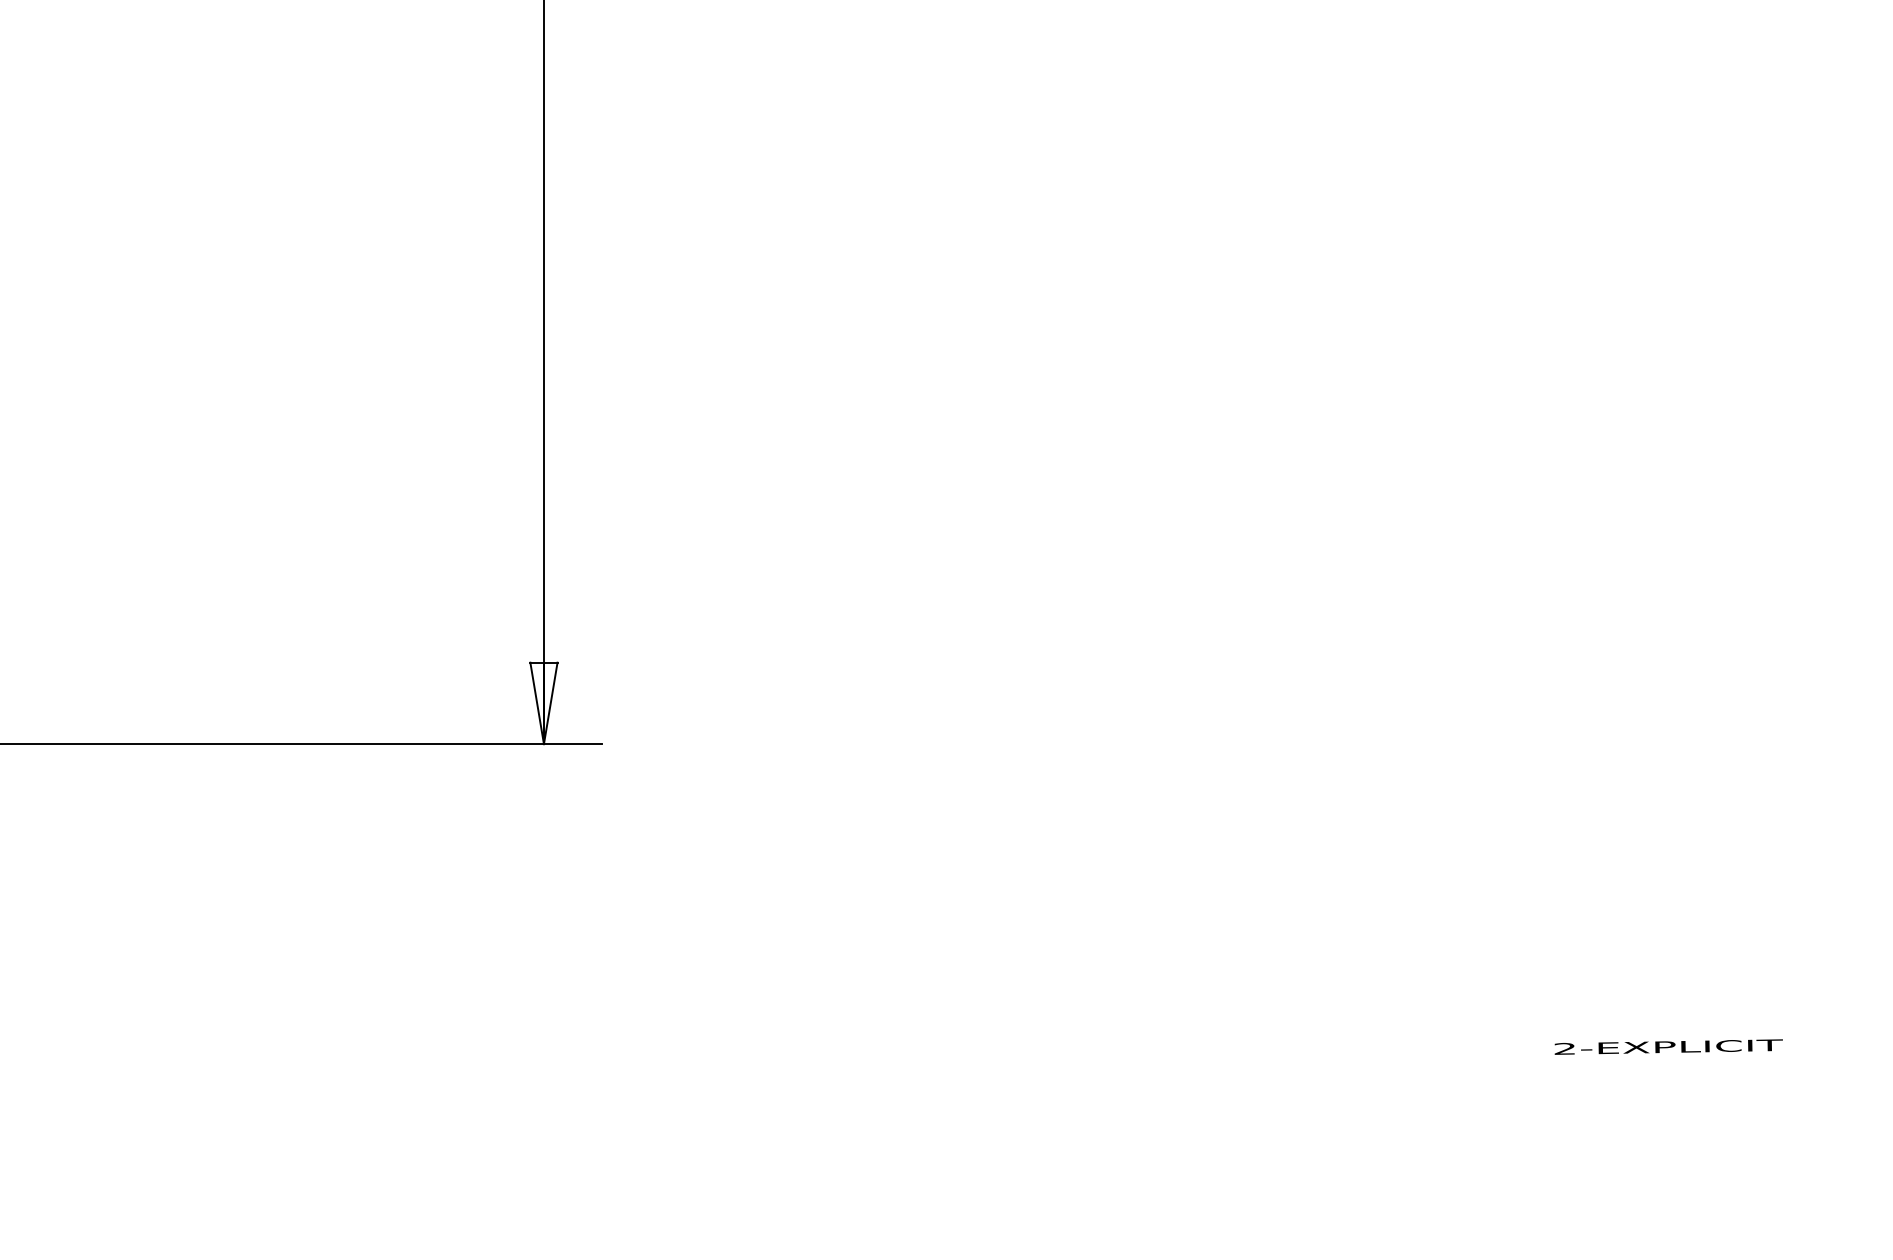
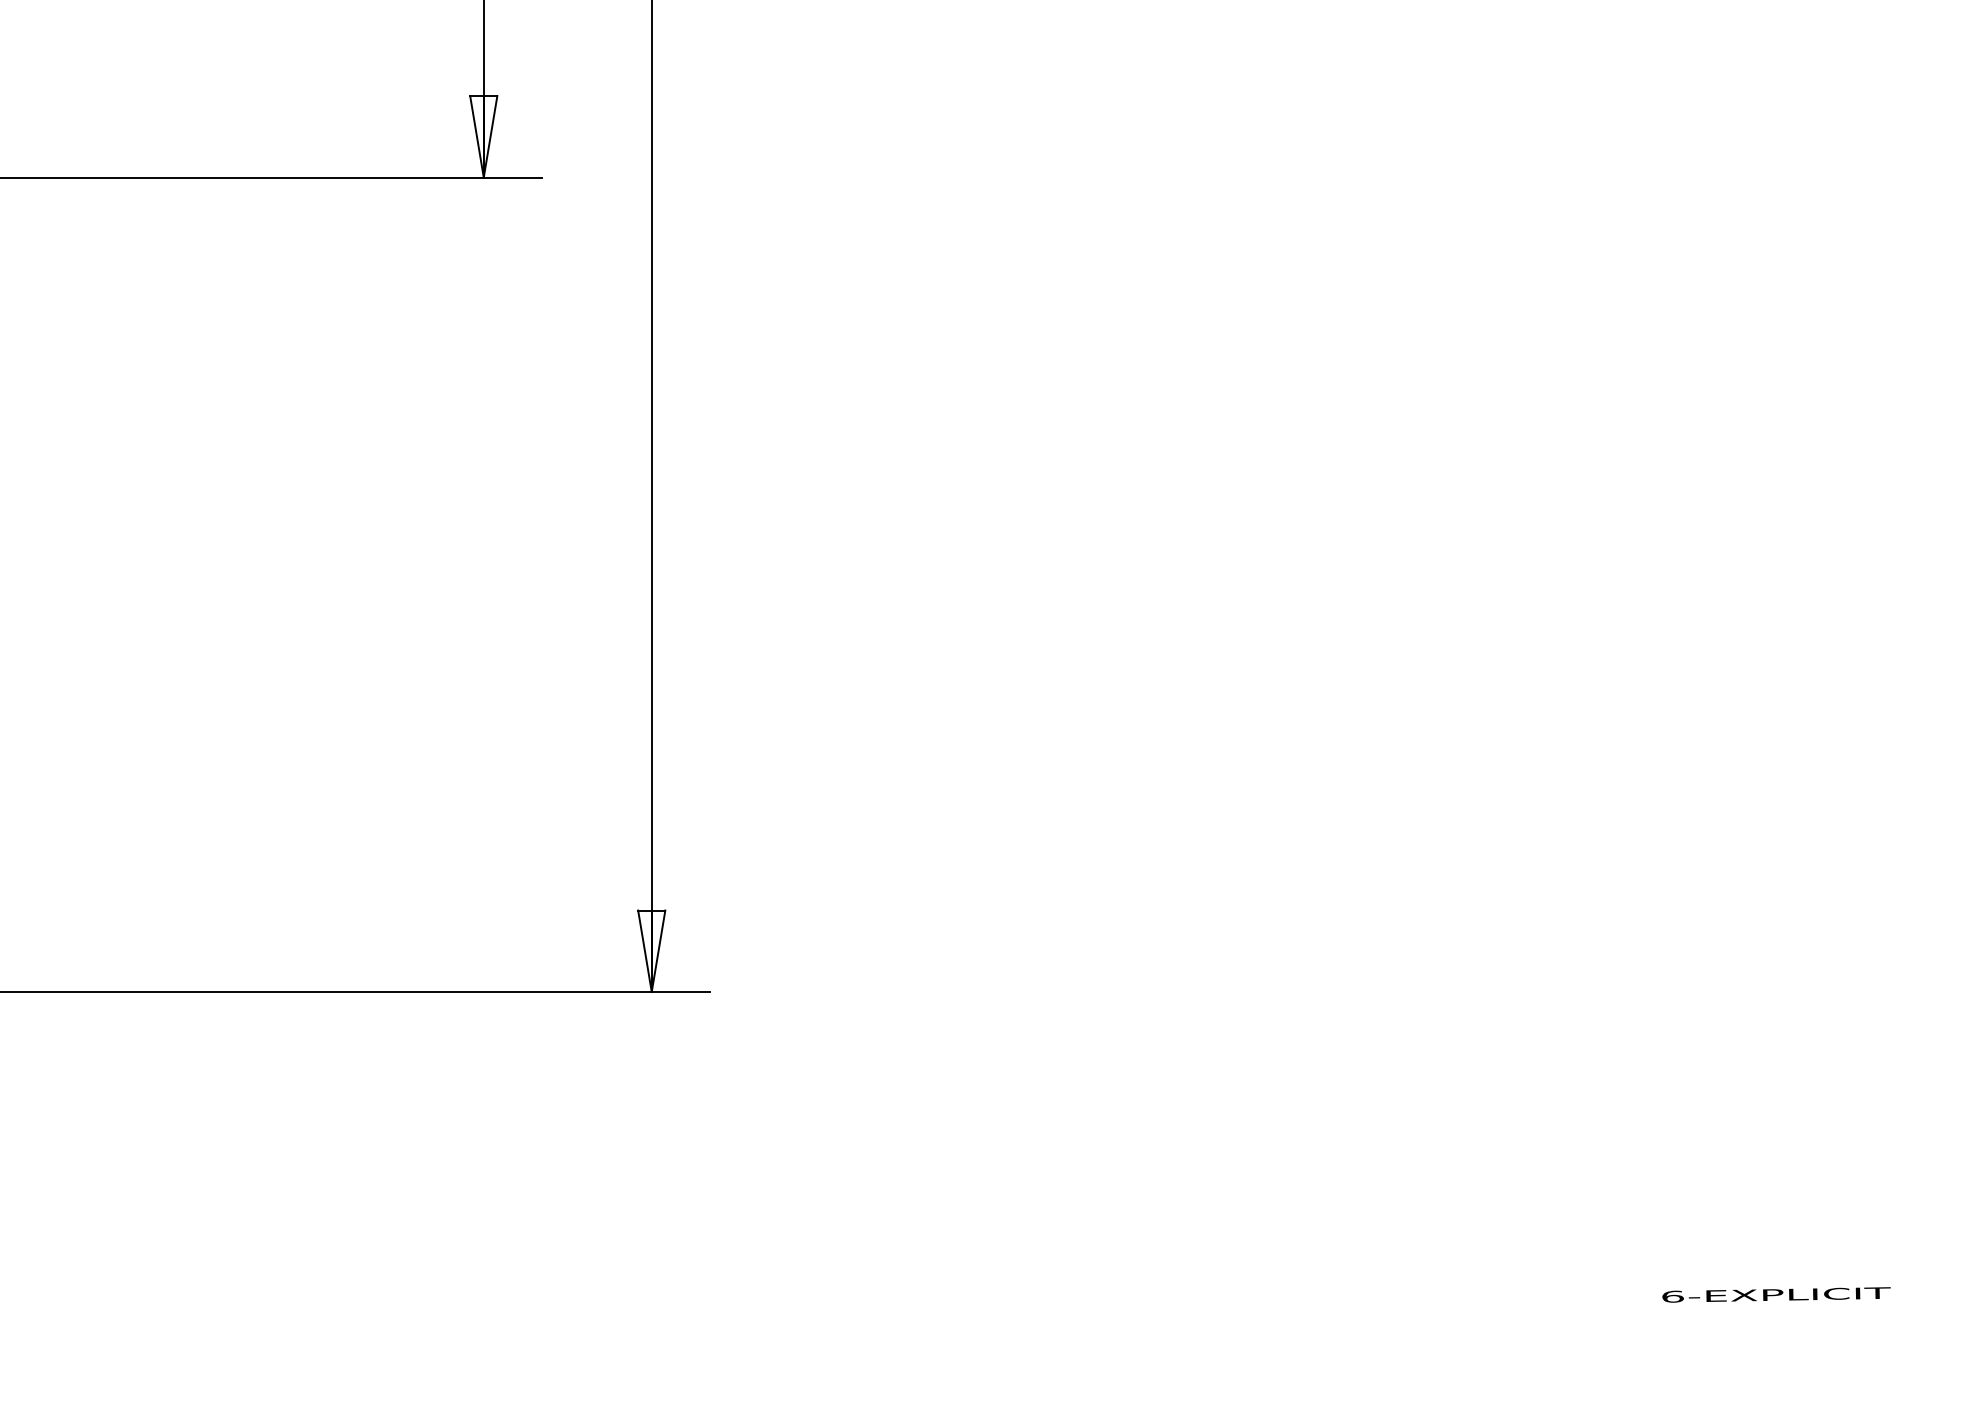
text: (1564, 1048) -> (1672, 1296), 2-EXPLICIT -> 6-EXPLICIT

